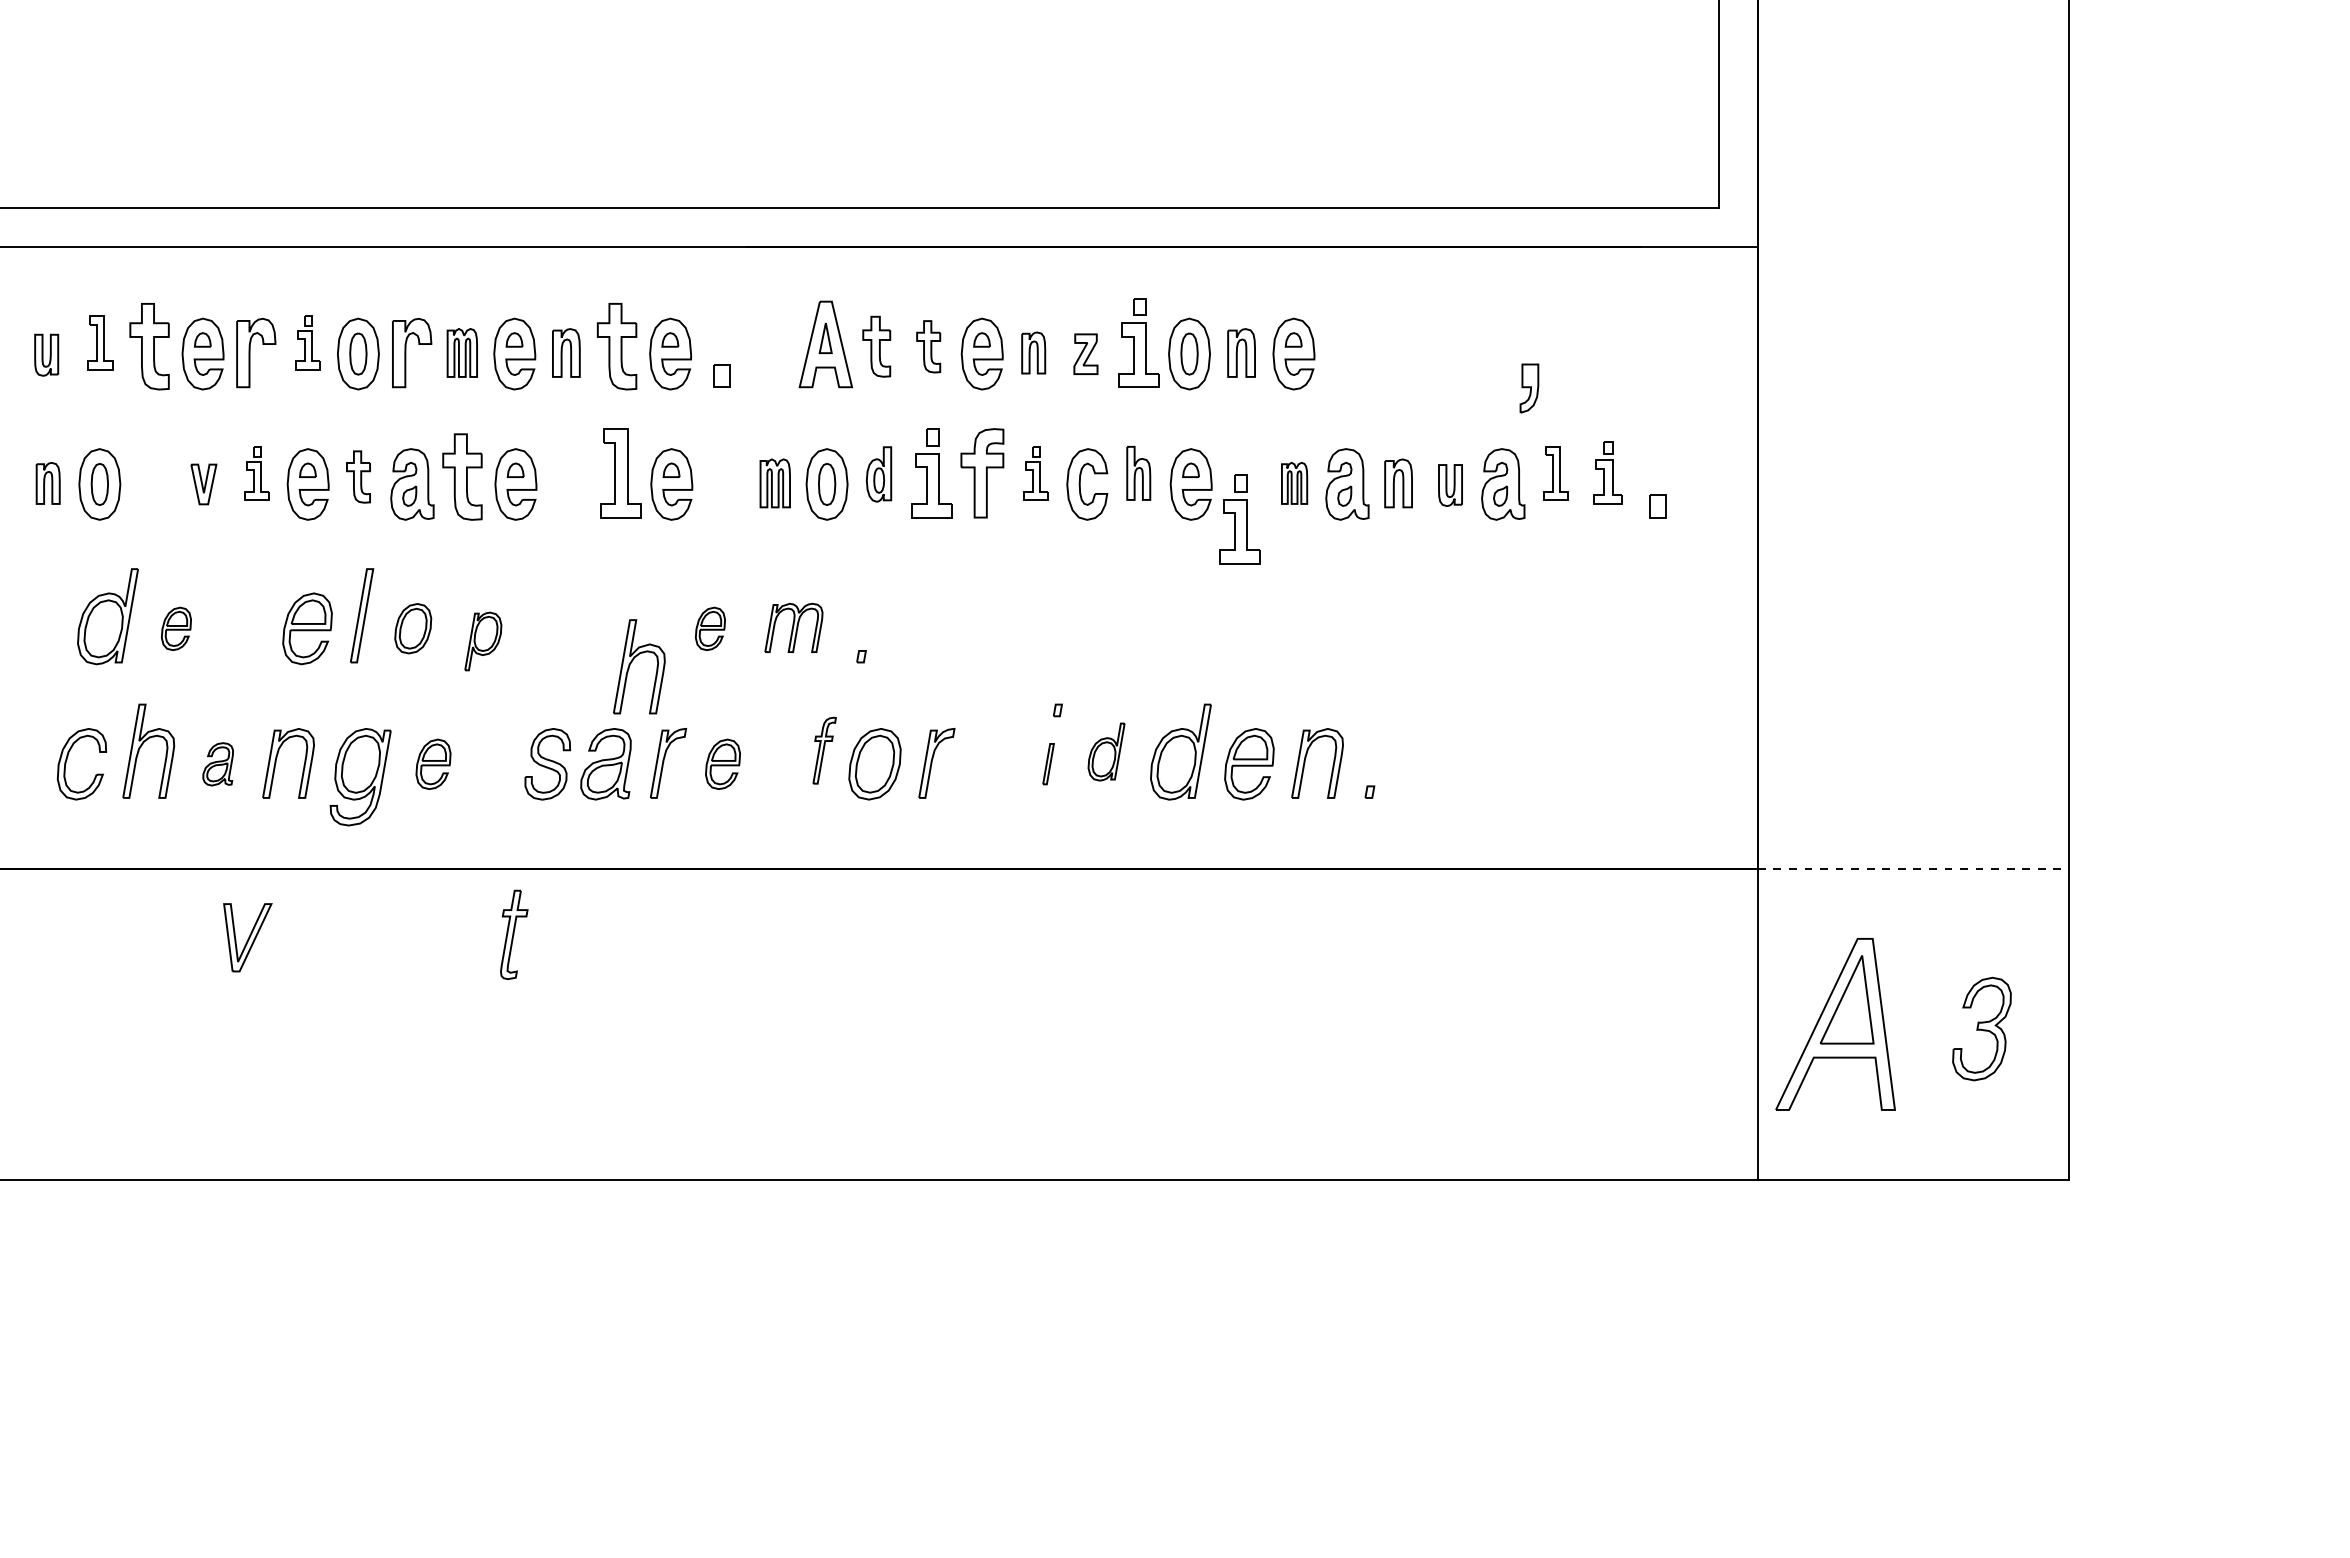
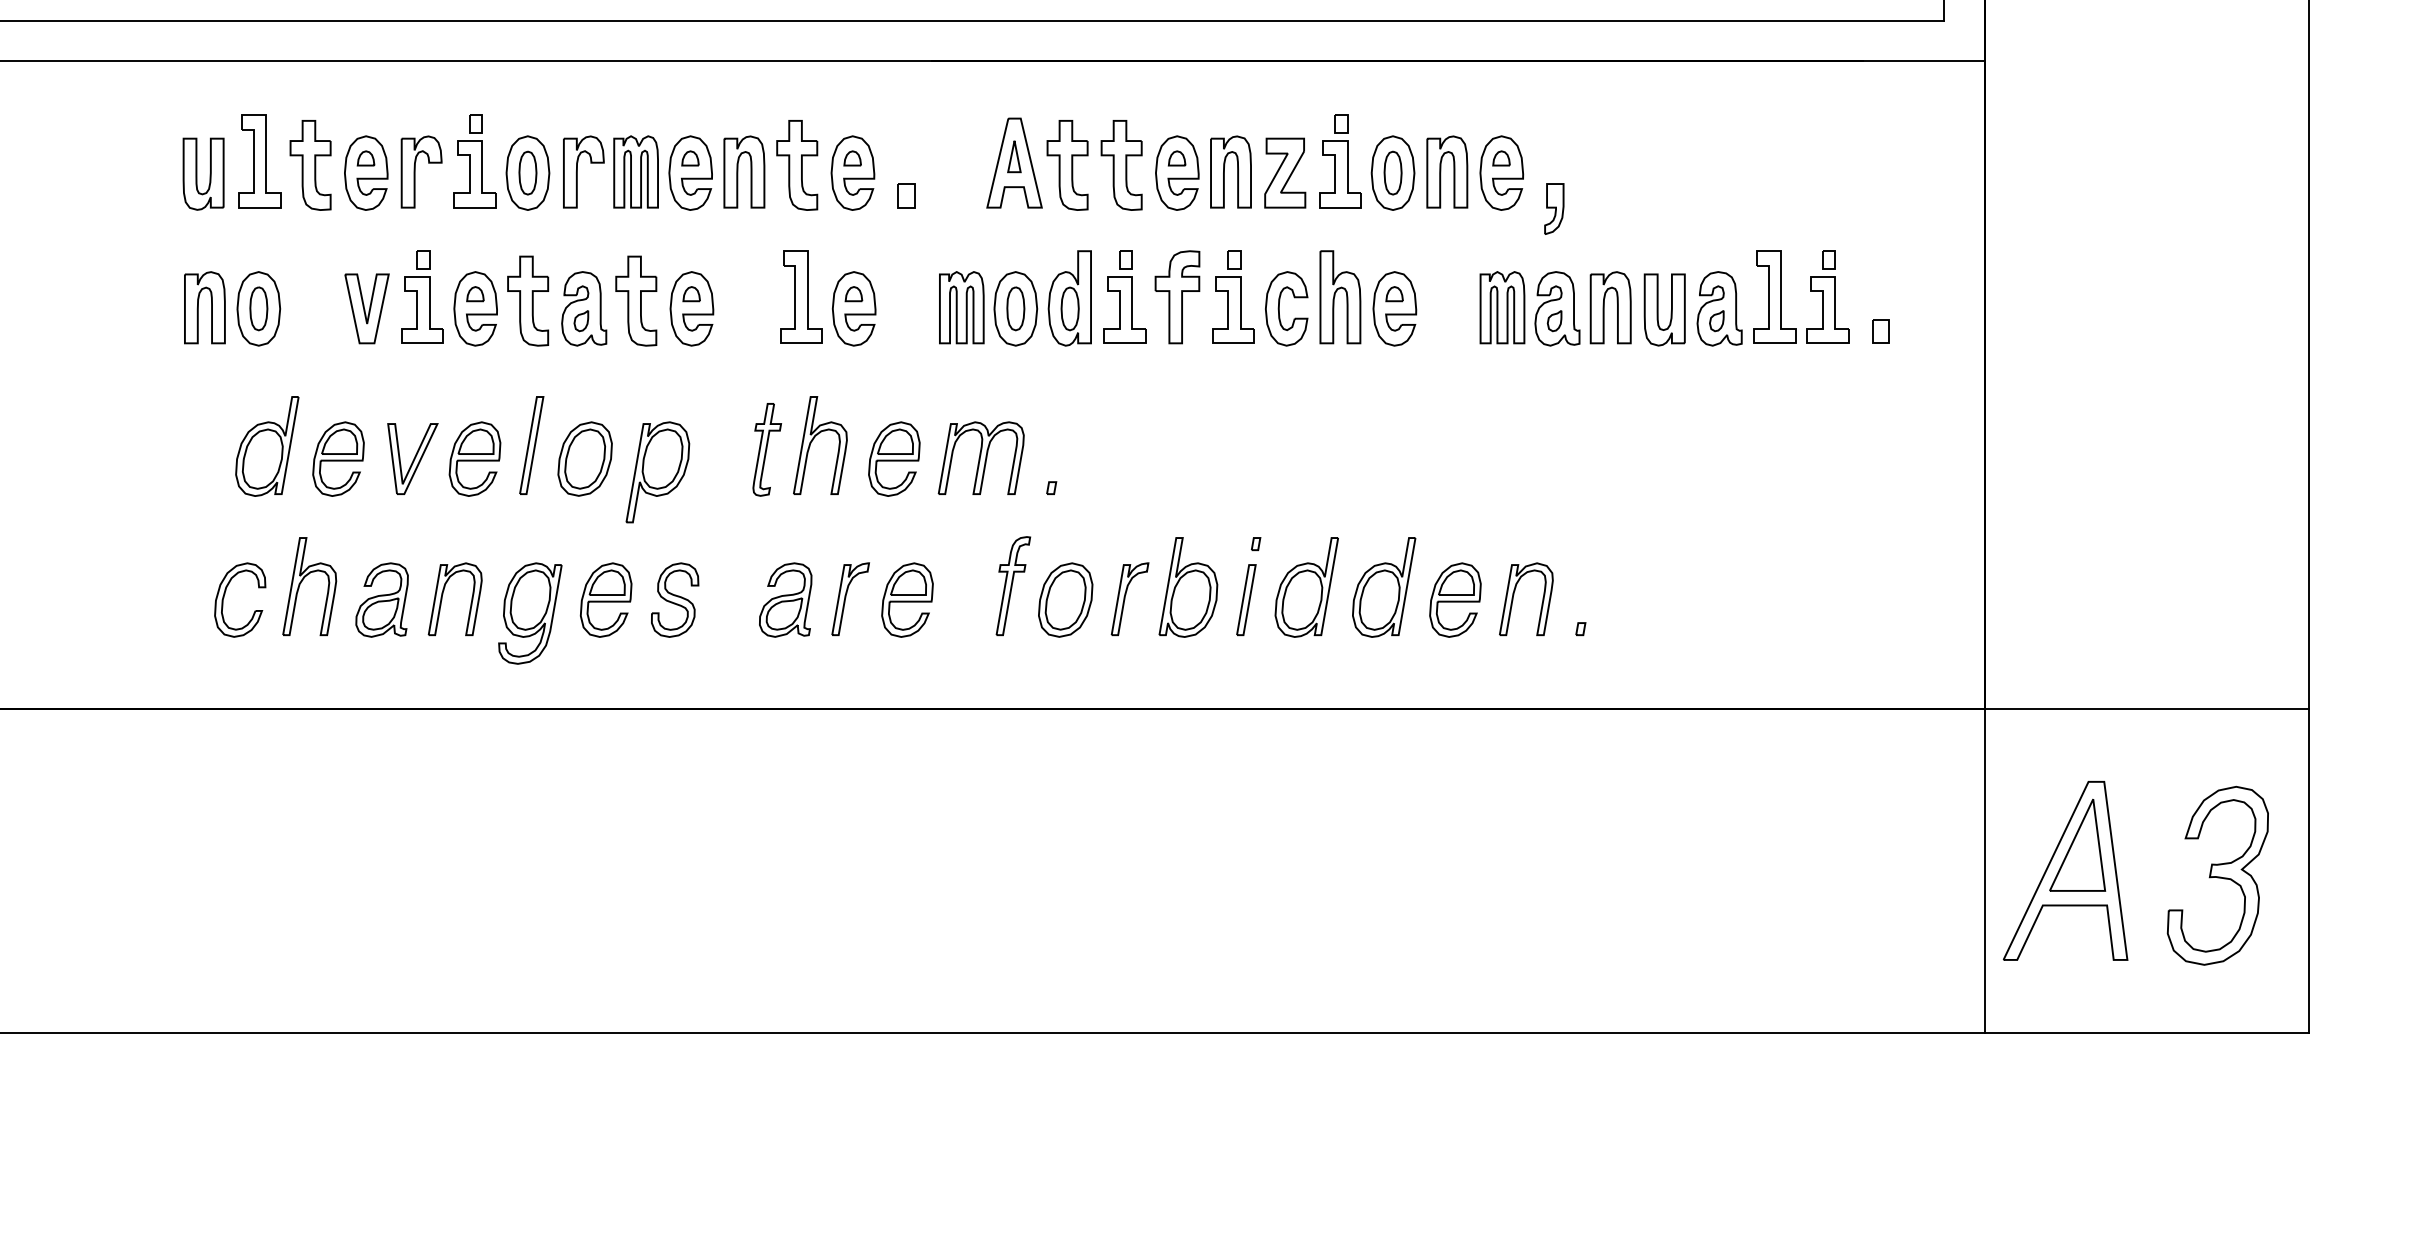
part: (100, 342) -> (259, 161), size x1.67
part: (307, 342) -> (474, 161), size x1.67
part: (876, 346) -> (1067, 165), size x1.43
part: (928, 346) -> (1121, 165), size x1.67
part: (462, 352) -> (636, 171), size x1.43
part: (566, 352) -> (744, 171), size x1.43
part: (1033, 352) -> (1230, 171), size x1.67
part: (1241, 352) -> (1447, 171), size x1.43
part: (1085, 354) -> (1284, 173), size x1.67
part: (46, 355) -> (203, 174), size x1.67
part: (1529, 388) -> (1554, 208), moved
part: (256, 473) -> (421, 297), size x1.67
part: (1035, 473) -> (1232, 297), size x1.67
part: (1138, 473) -> (1339, 297), size x1.67
part: (1555, 473) -> (1774, 297), size x1.67
part: (1607, 473) -> (1828, 297), size x1.43
part: (878, 474) -> (1069, 298), size x1.67
part: (358, 476) -> (528, 300), size x1.67
part: (48, 483) -> (205, 307), size x1.67
part: (775, 483) -> (962, 307), size x1.43
part: (1294, 483) -> (1502, 307), size x1.67
part: (1398, 483) -> (1610, 307), size x1.43
part: (203, 484) -> (366, 308), size x1.67
part: (1450, 485) -> (1664, 309), size x1.67
part: (1239, 519) -> (1445, 345), removed
part: (793, 627) -> (980, 457), size x1.43
part: (176, 628) -> (338, 458), size x1.67
part: (412, 628) -> (584, 458), size x1.43
part: (710, 628) -> (894, 458), size x1.67
part: (483, 641) -> (658, 472), size x1.67
part: (632, 662) -> (813, 441), moved
part: (824, 750) -> (1013, 585), size x1.43
part: (992, 751) -> (1187, 586), added
part: (1106, 751) -> (1306, 586), size x1.67
part: (1048, 763) -> (1246, 599), size x1.67
part: (217, 764) -> (381, 600), size x1.67
part: (433, 764) -> (606, 600), size x1.43
part: (547, 764) -> (674, 600), moved
part: (722, 764) -> (906, 600), size x1.43
line: (1913, 868) -> (2146, 708), dashed -> solid
part: (514, 934) -> (767, 449), moved
part: (247, 937) -> (412, 458), moved
part: (1981, 1028) -> (2217, 875), size x1.67

